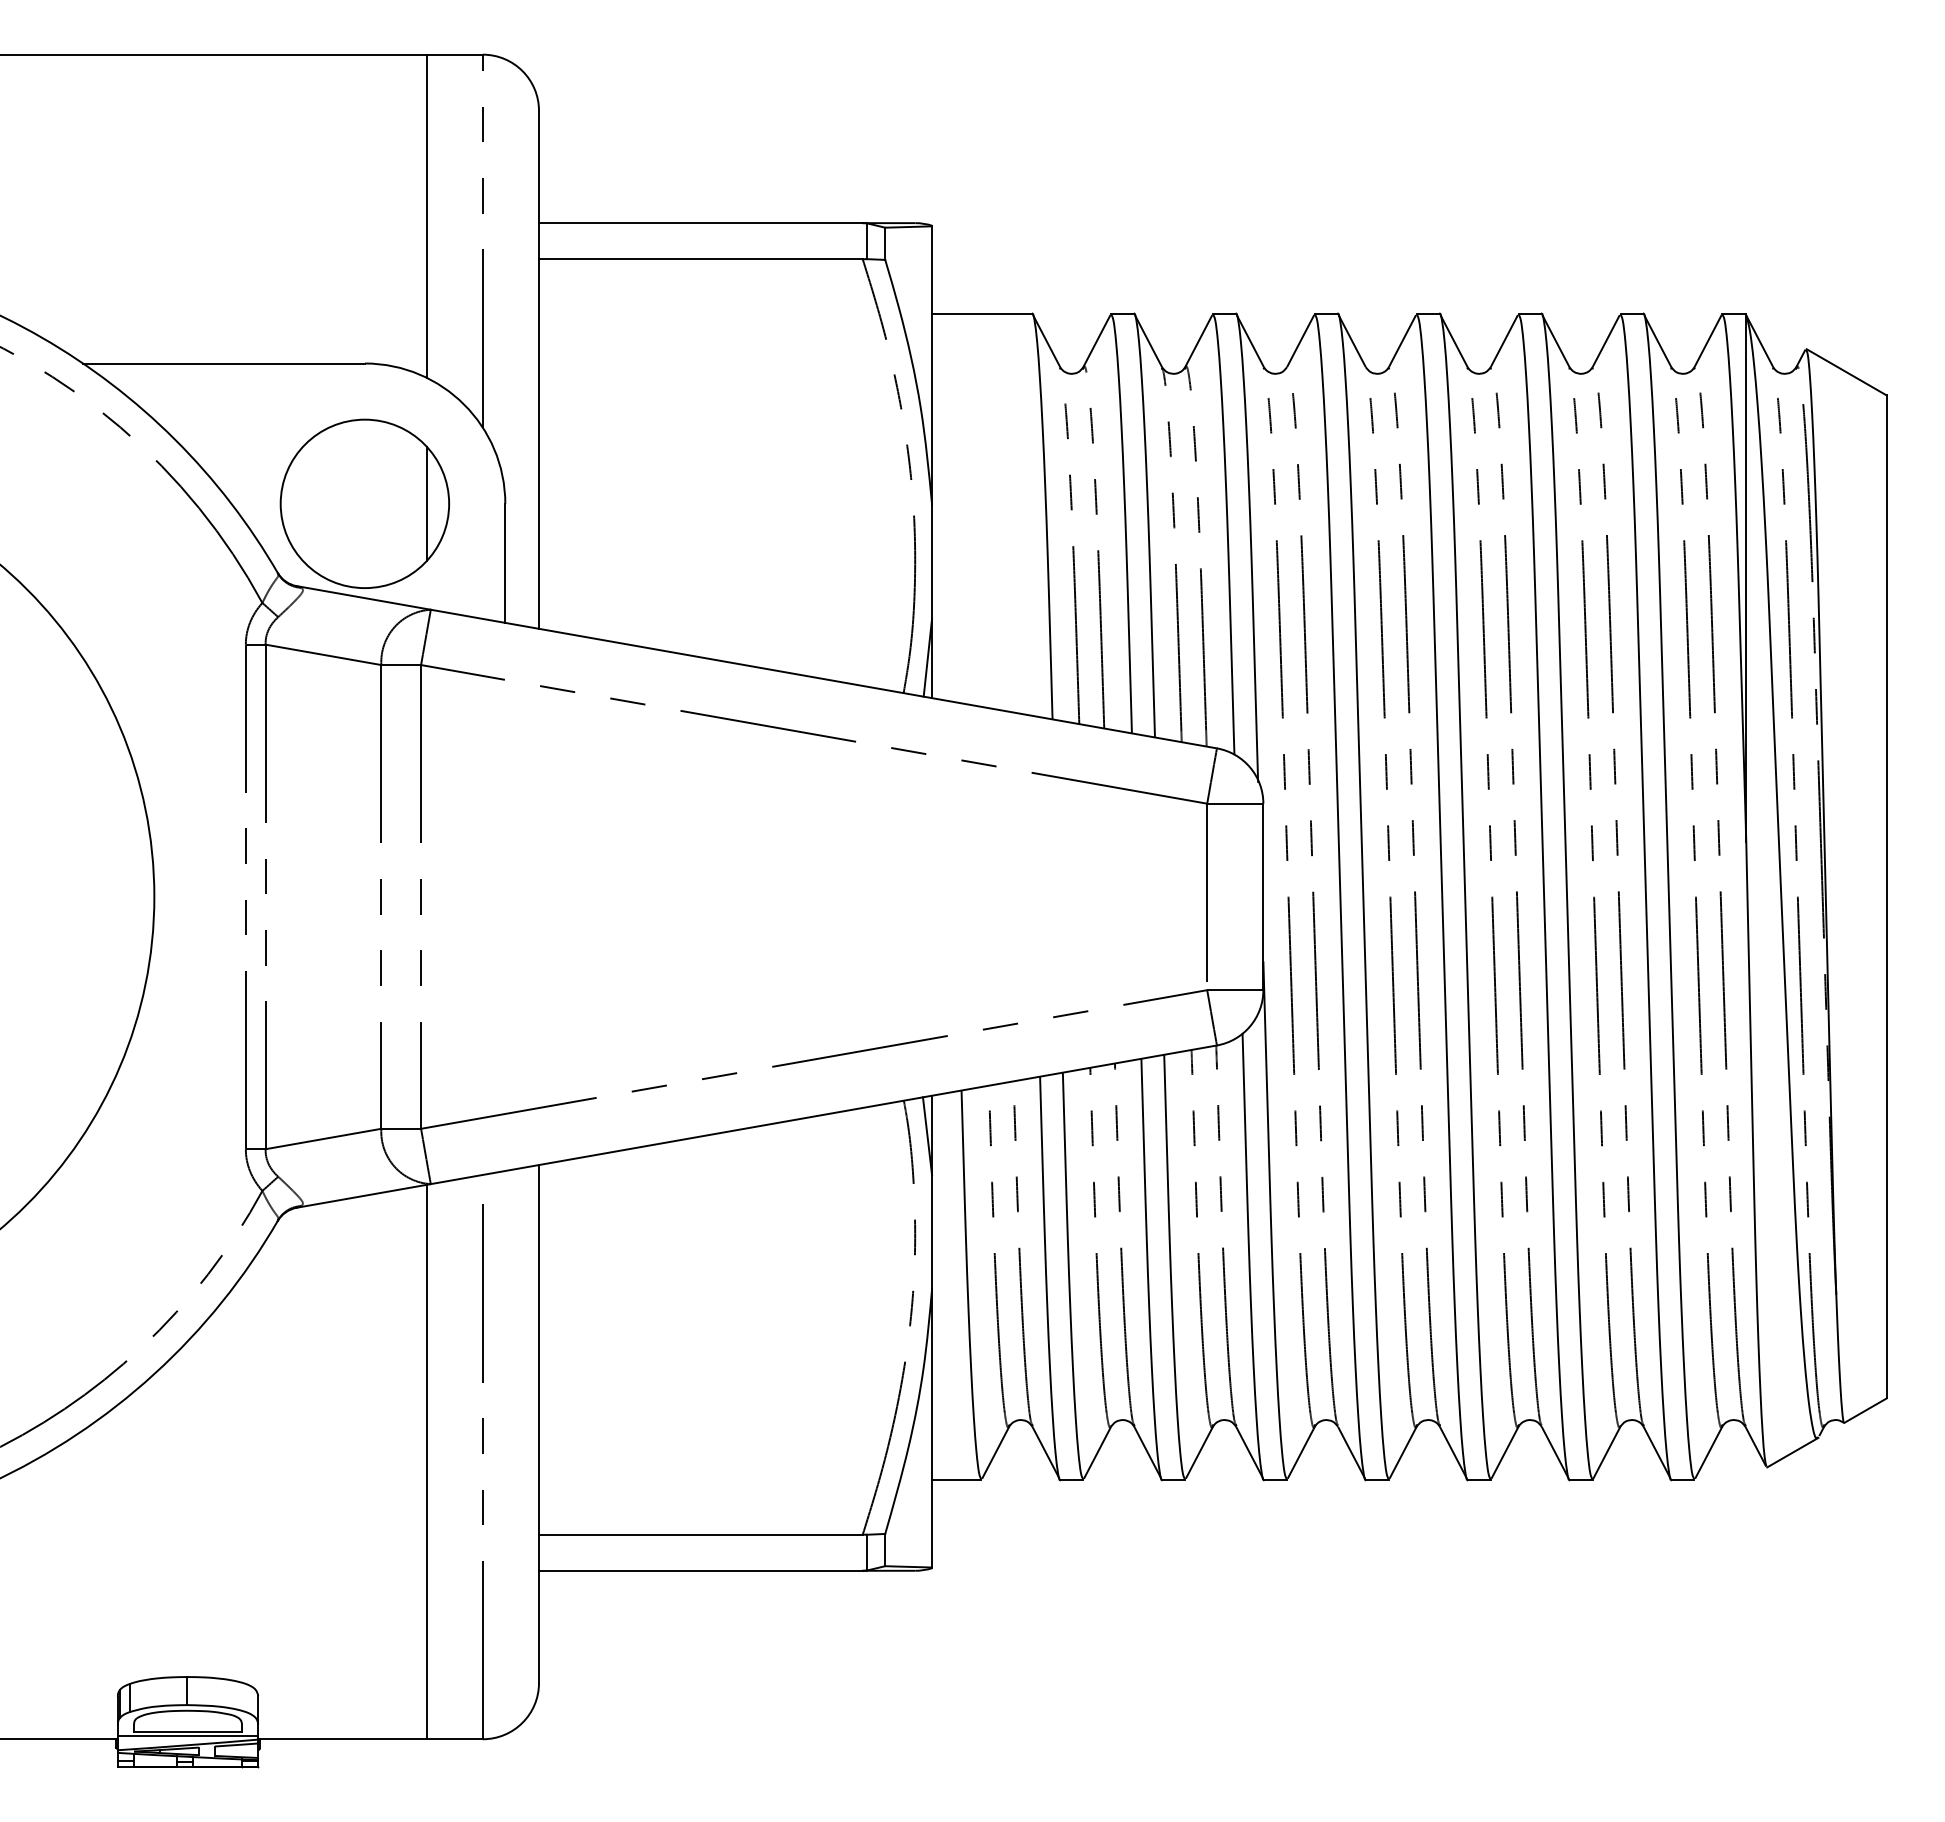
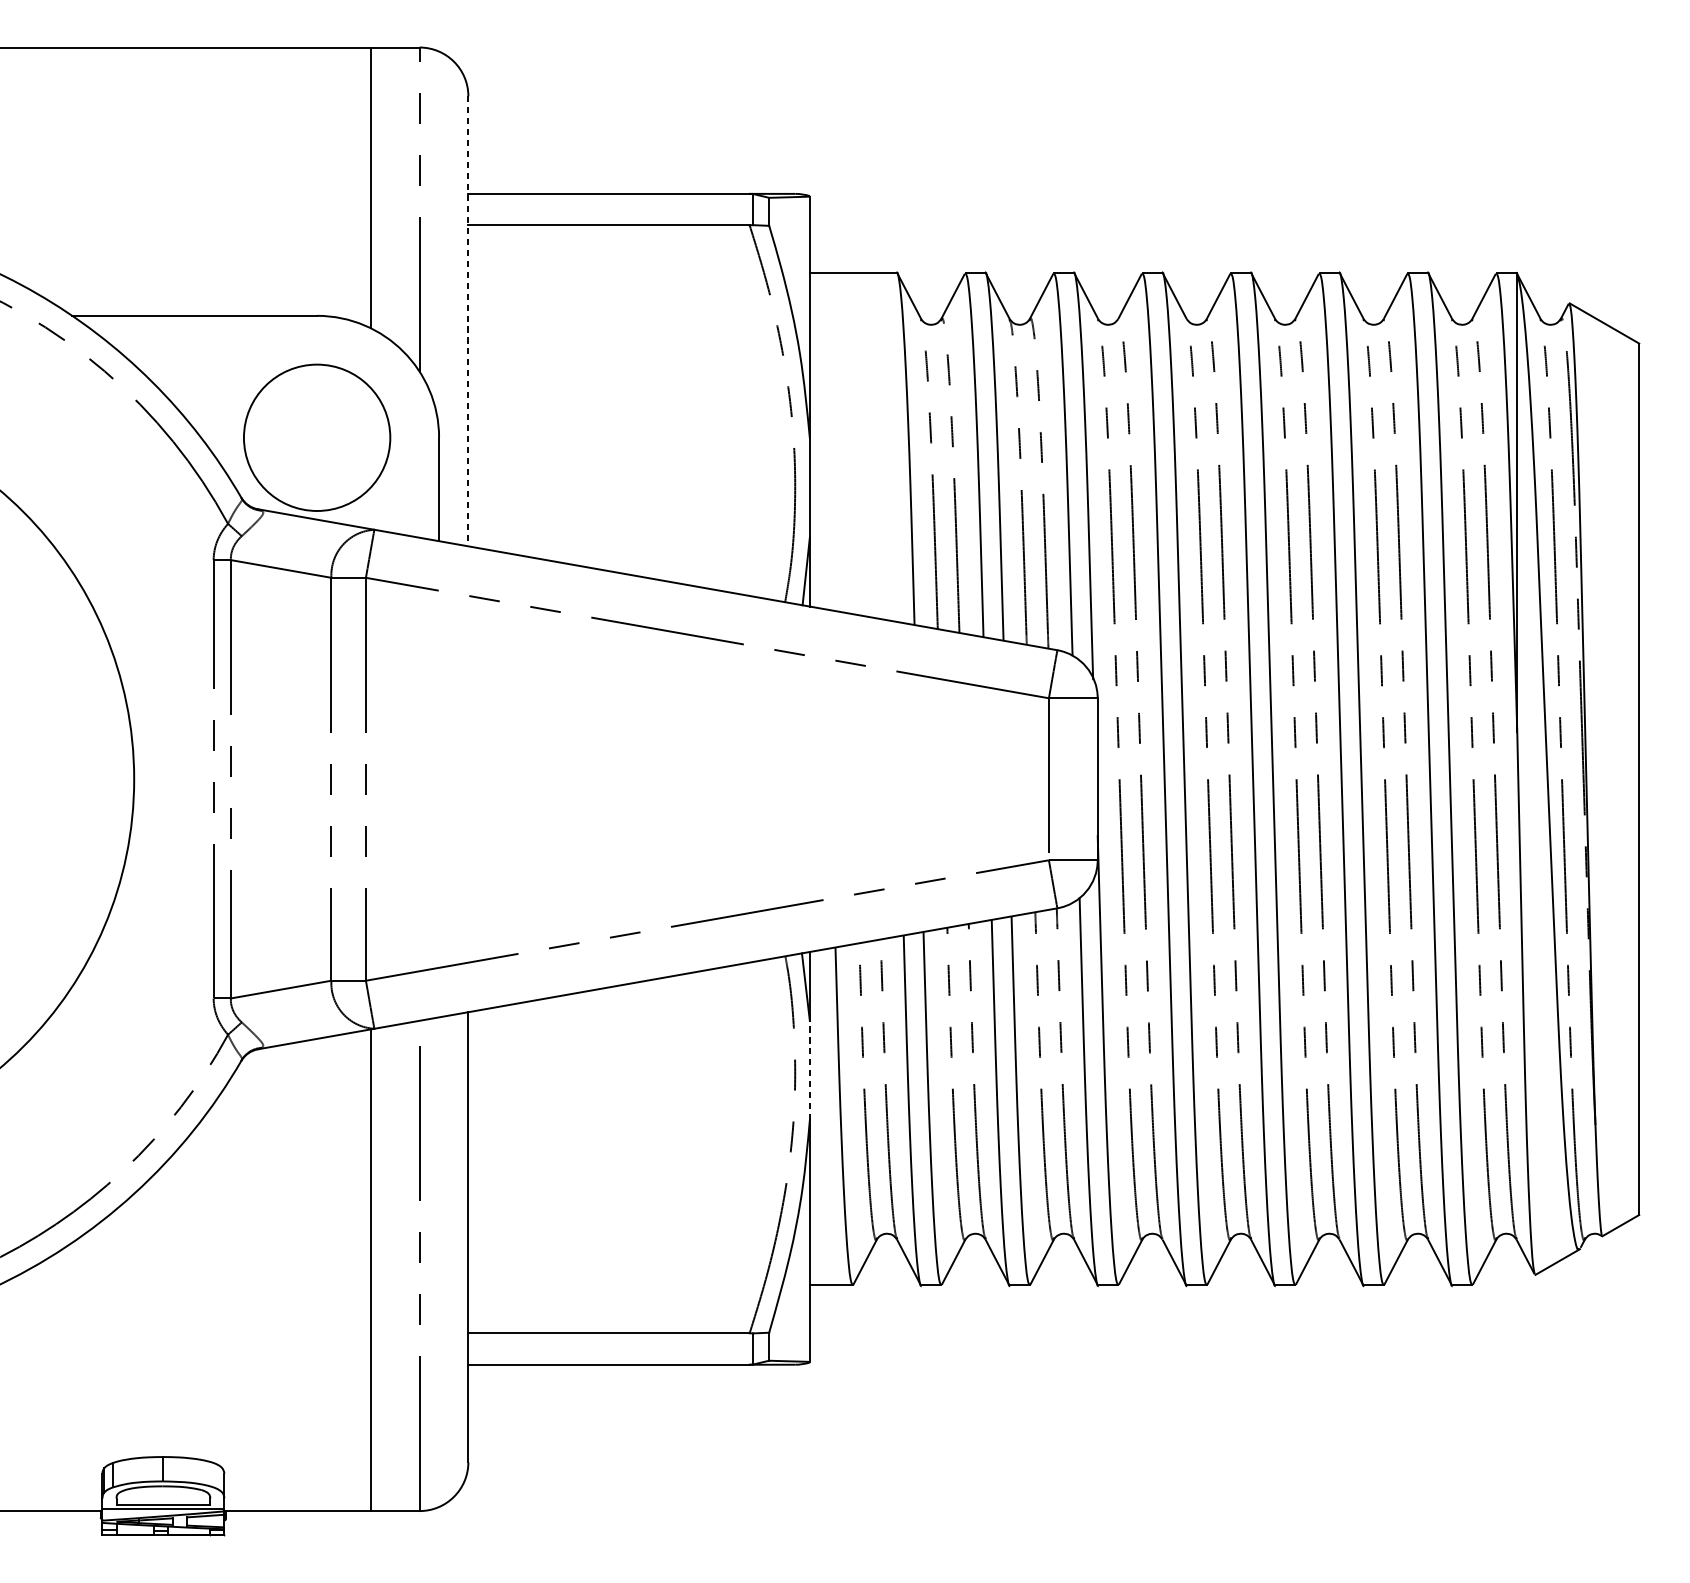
line: (539, 370) -> (468, 321), solid -> dashed
line: (426, 503) -> (370, 437), removed
line: (932, 1231) -> (810, 1069), solid -> dashed

